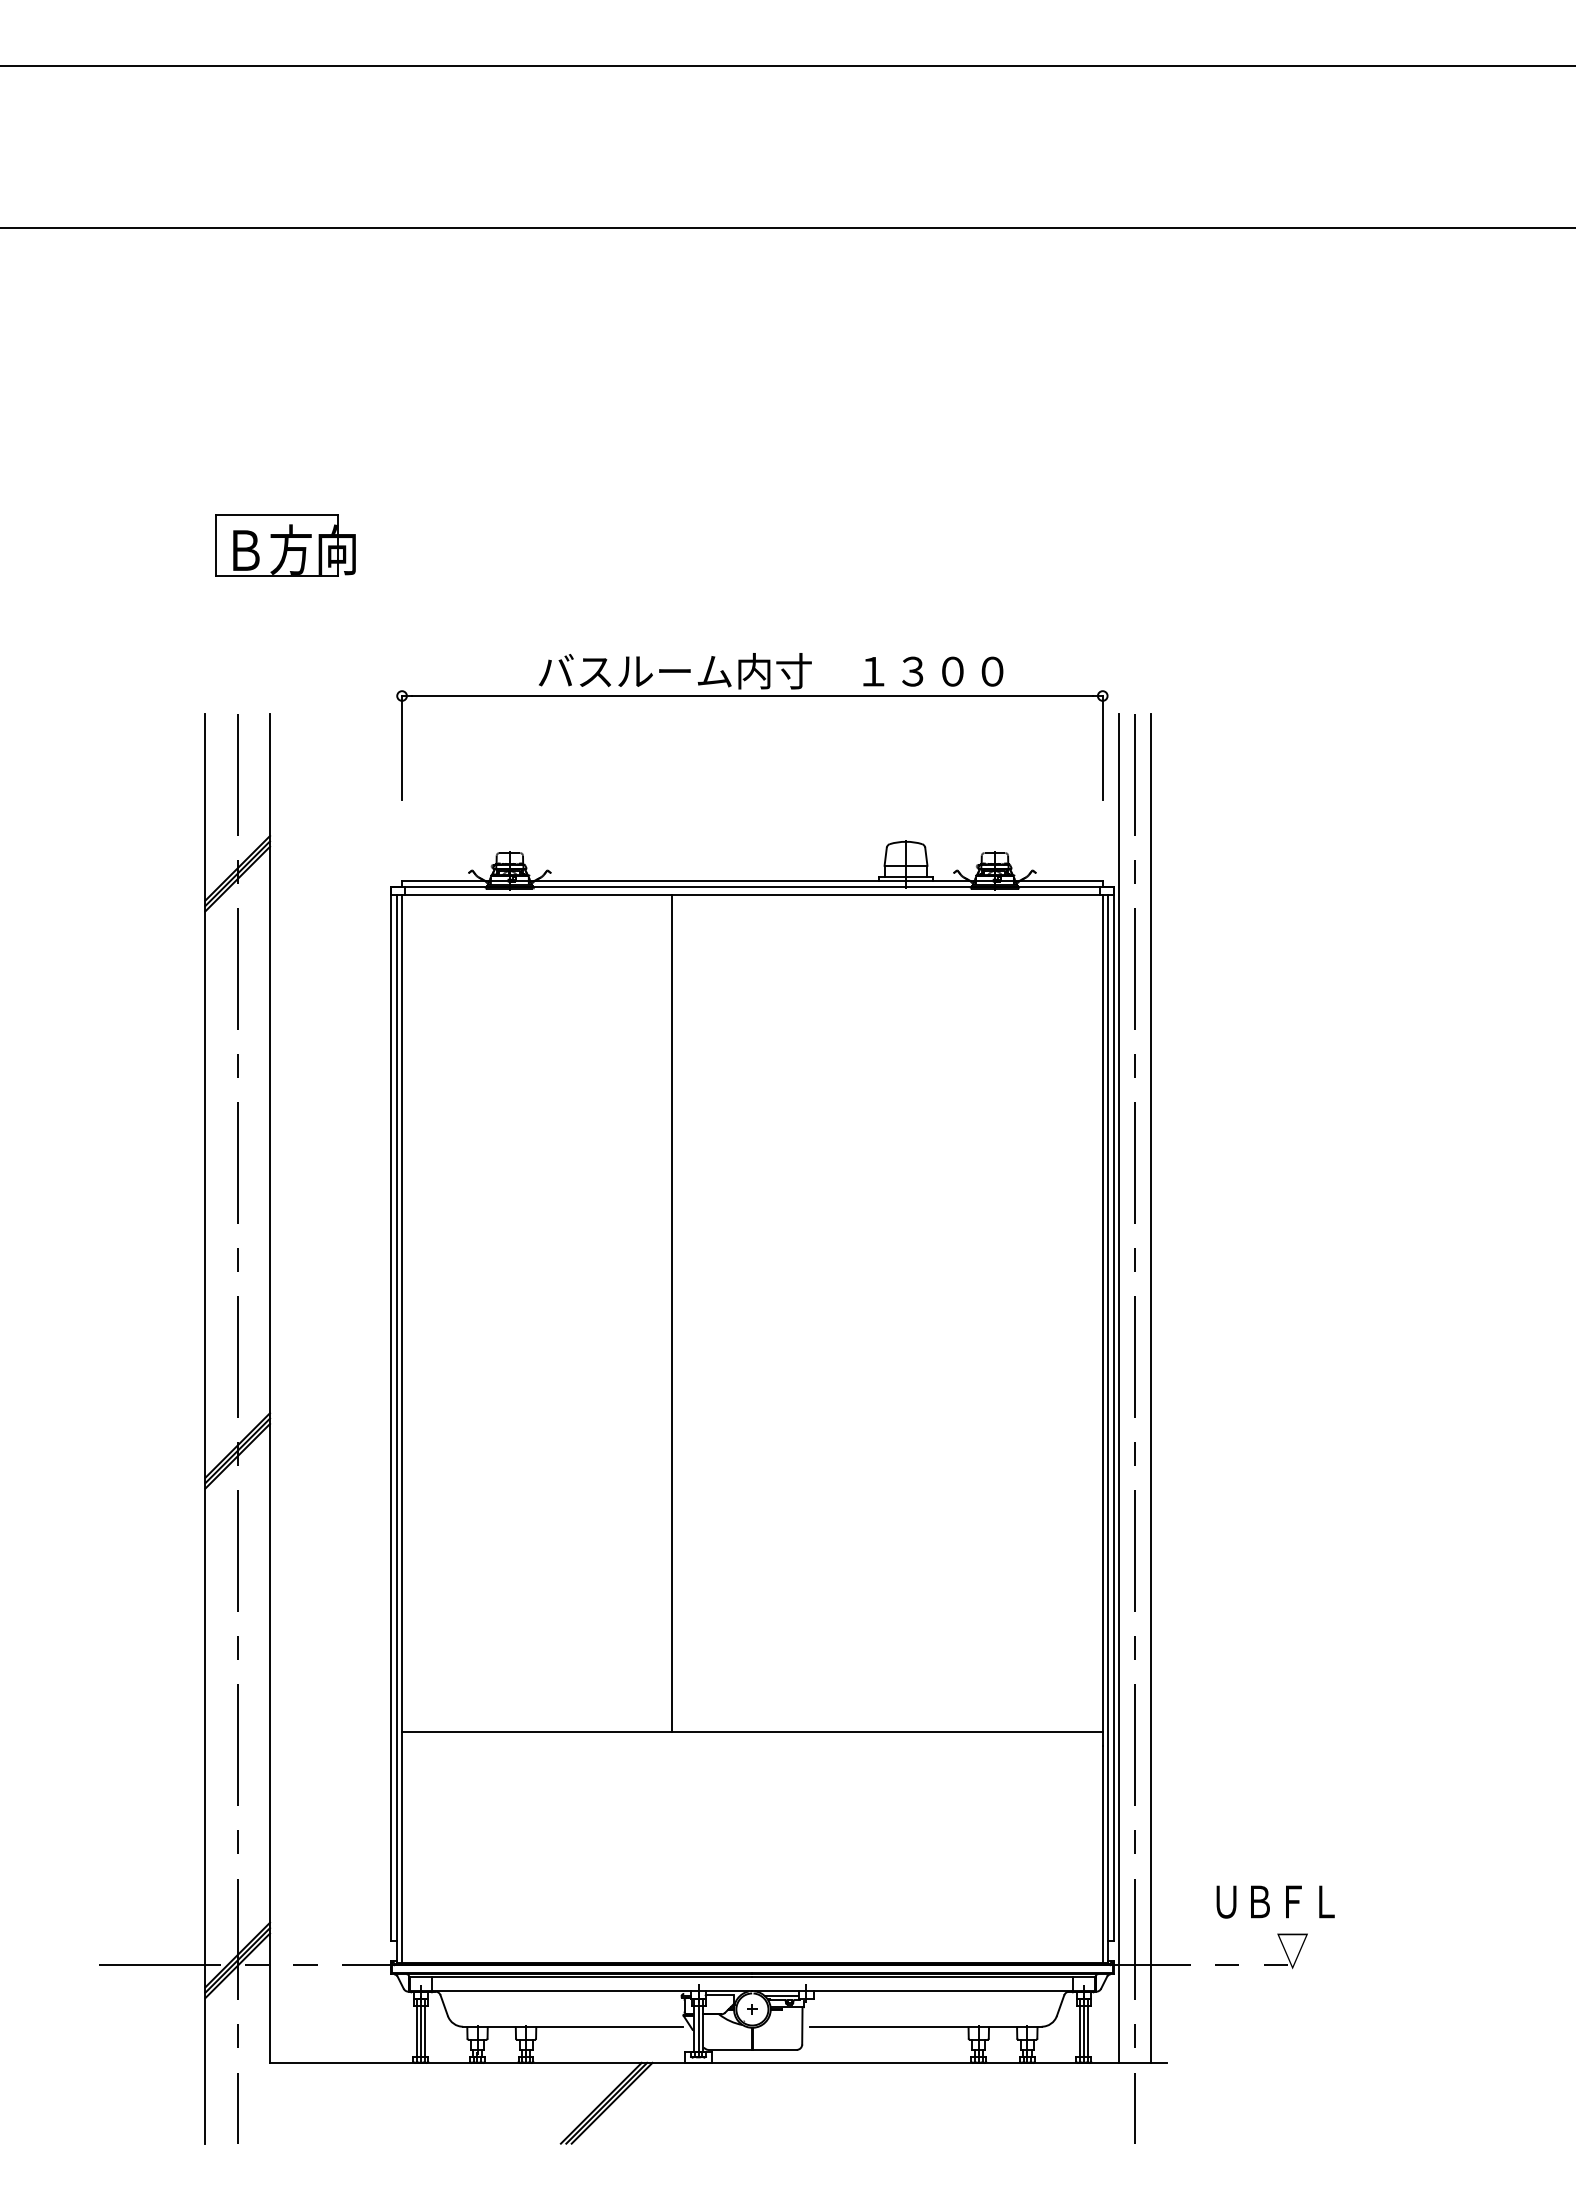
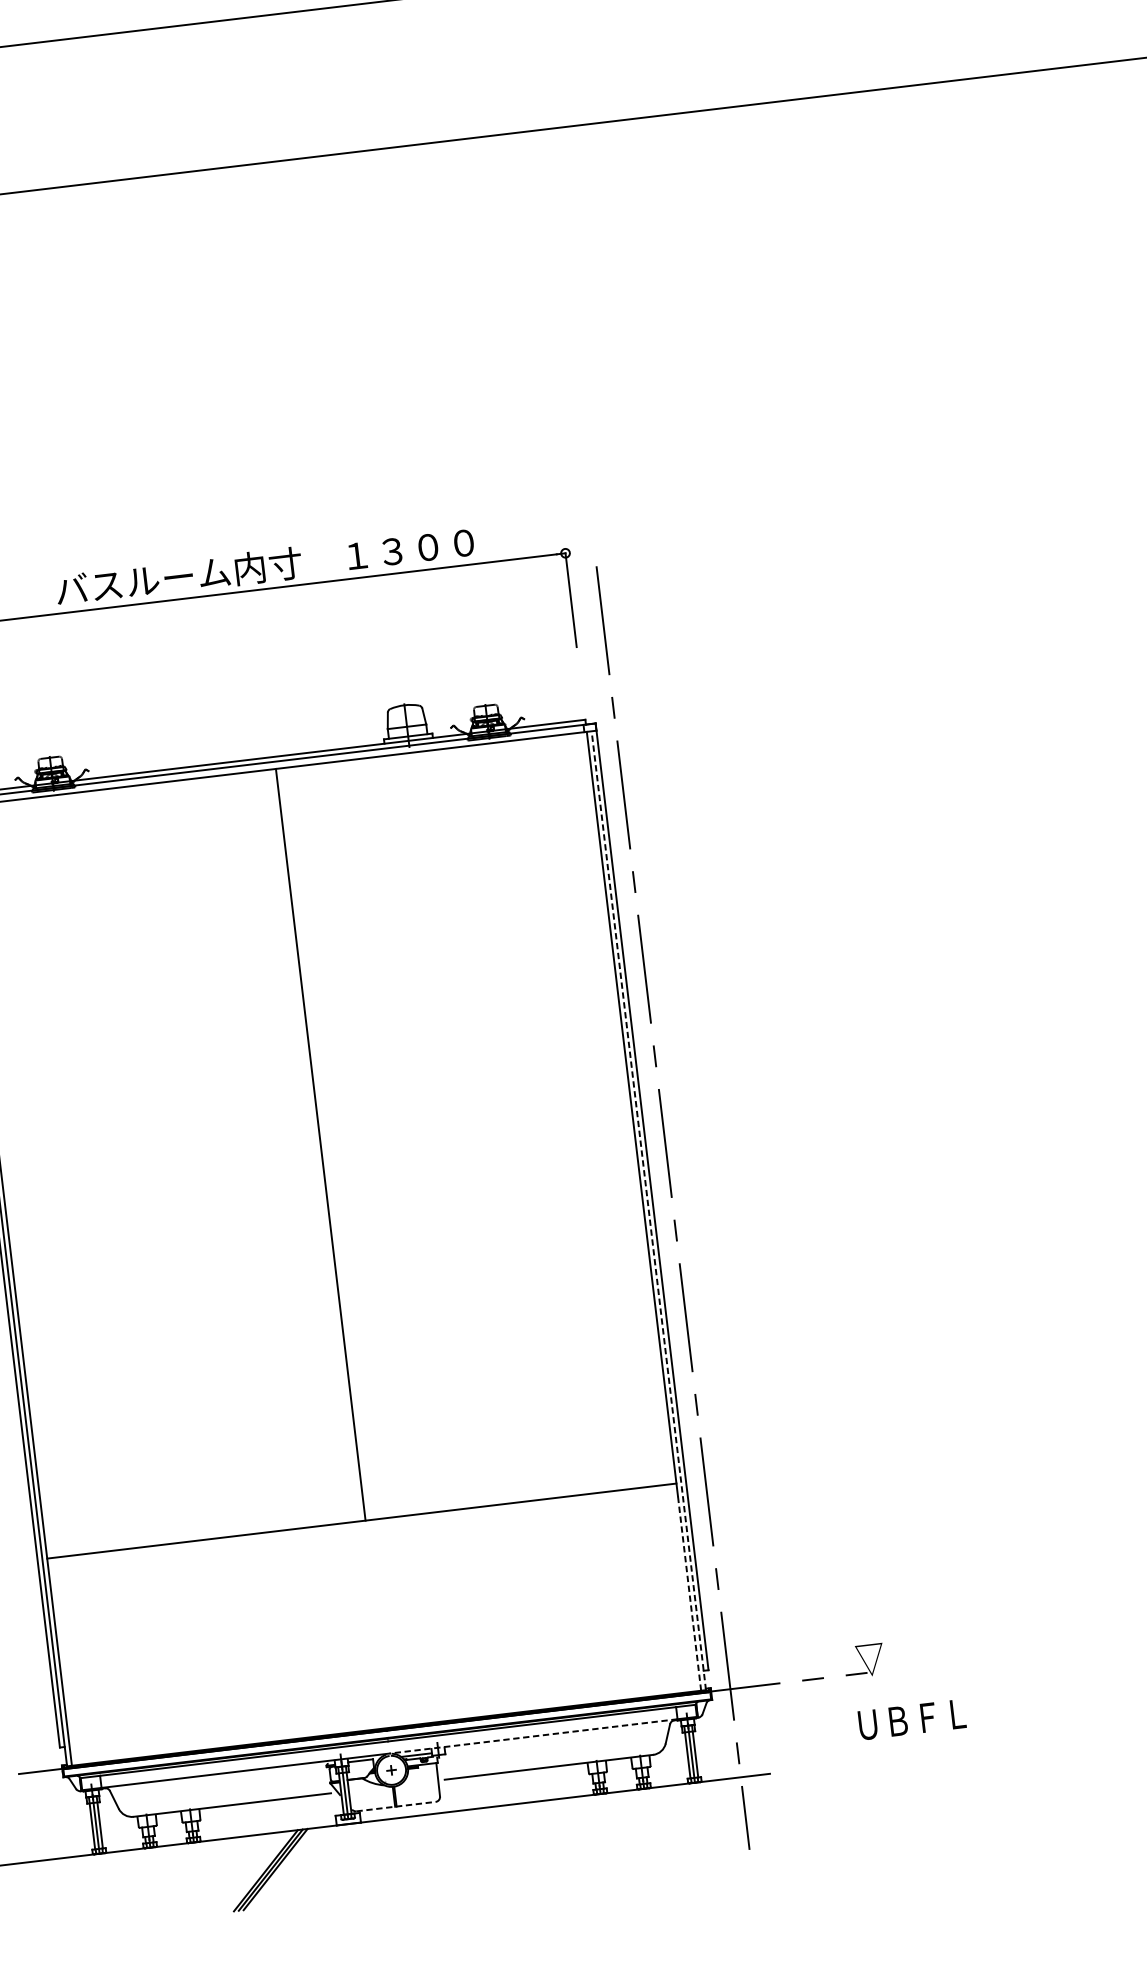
line: (671, 1312) -> (320, 1143), moved
line: (1118, 1388) -> (653, 1173), removed
line: (1151, 1388) -> (683, 1169), removed
line: (1108, 1428) -> (649, 1210), solid -> dashed
line: (1102, 1853) -> (689, 1592), solid -> dashed
text: (1275, 1901) -> (911, 1719), moved
line: (912, 1990) -> (533, 1736), solid -> dashed
line: (753, 2049) -> (396, 1806), solid -> dashed

